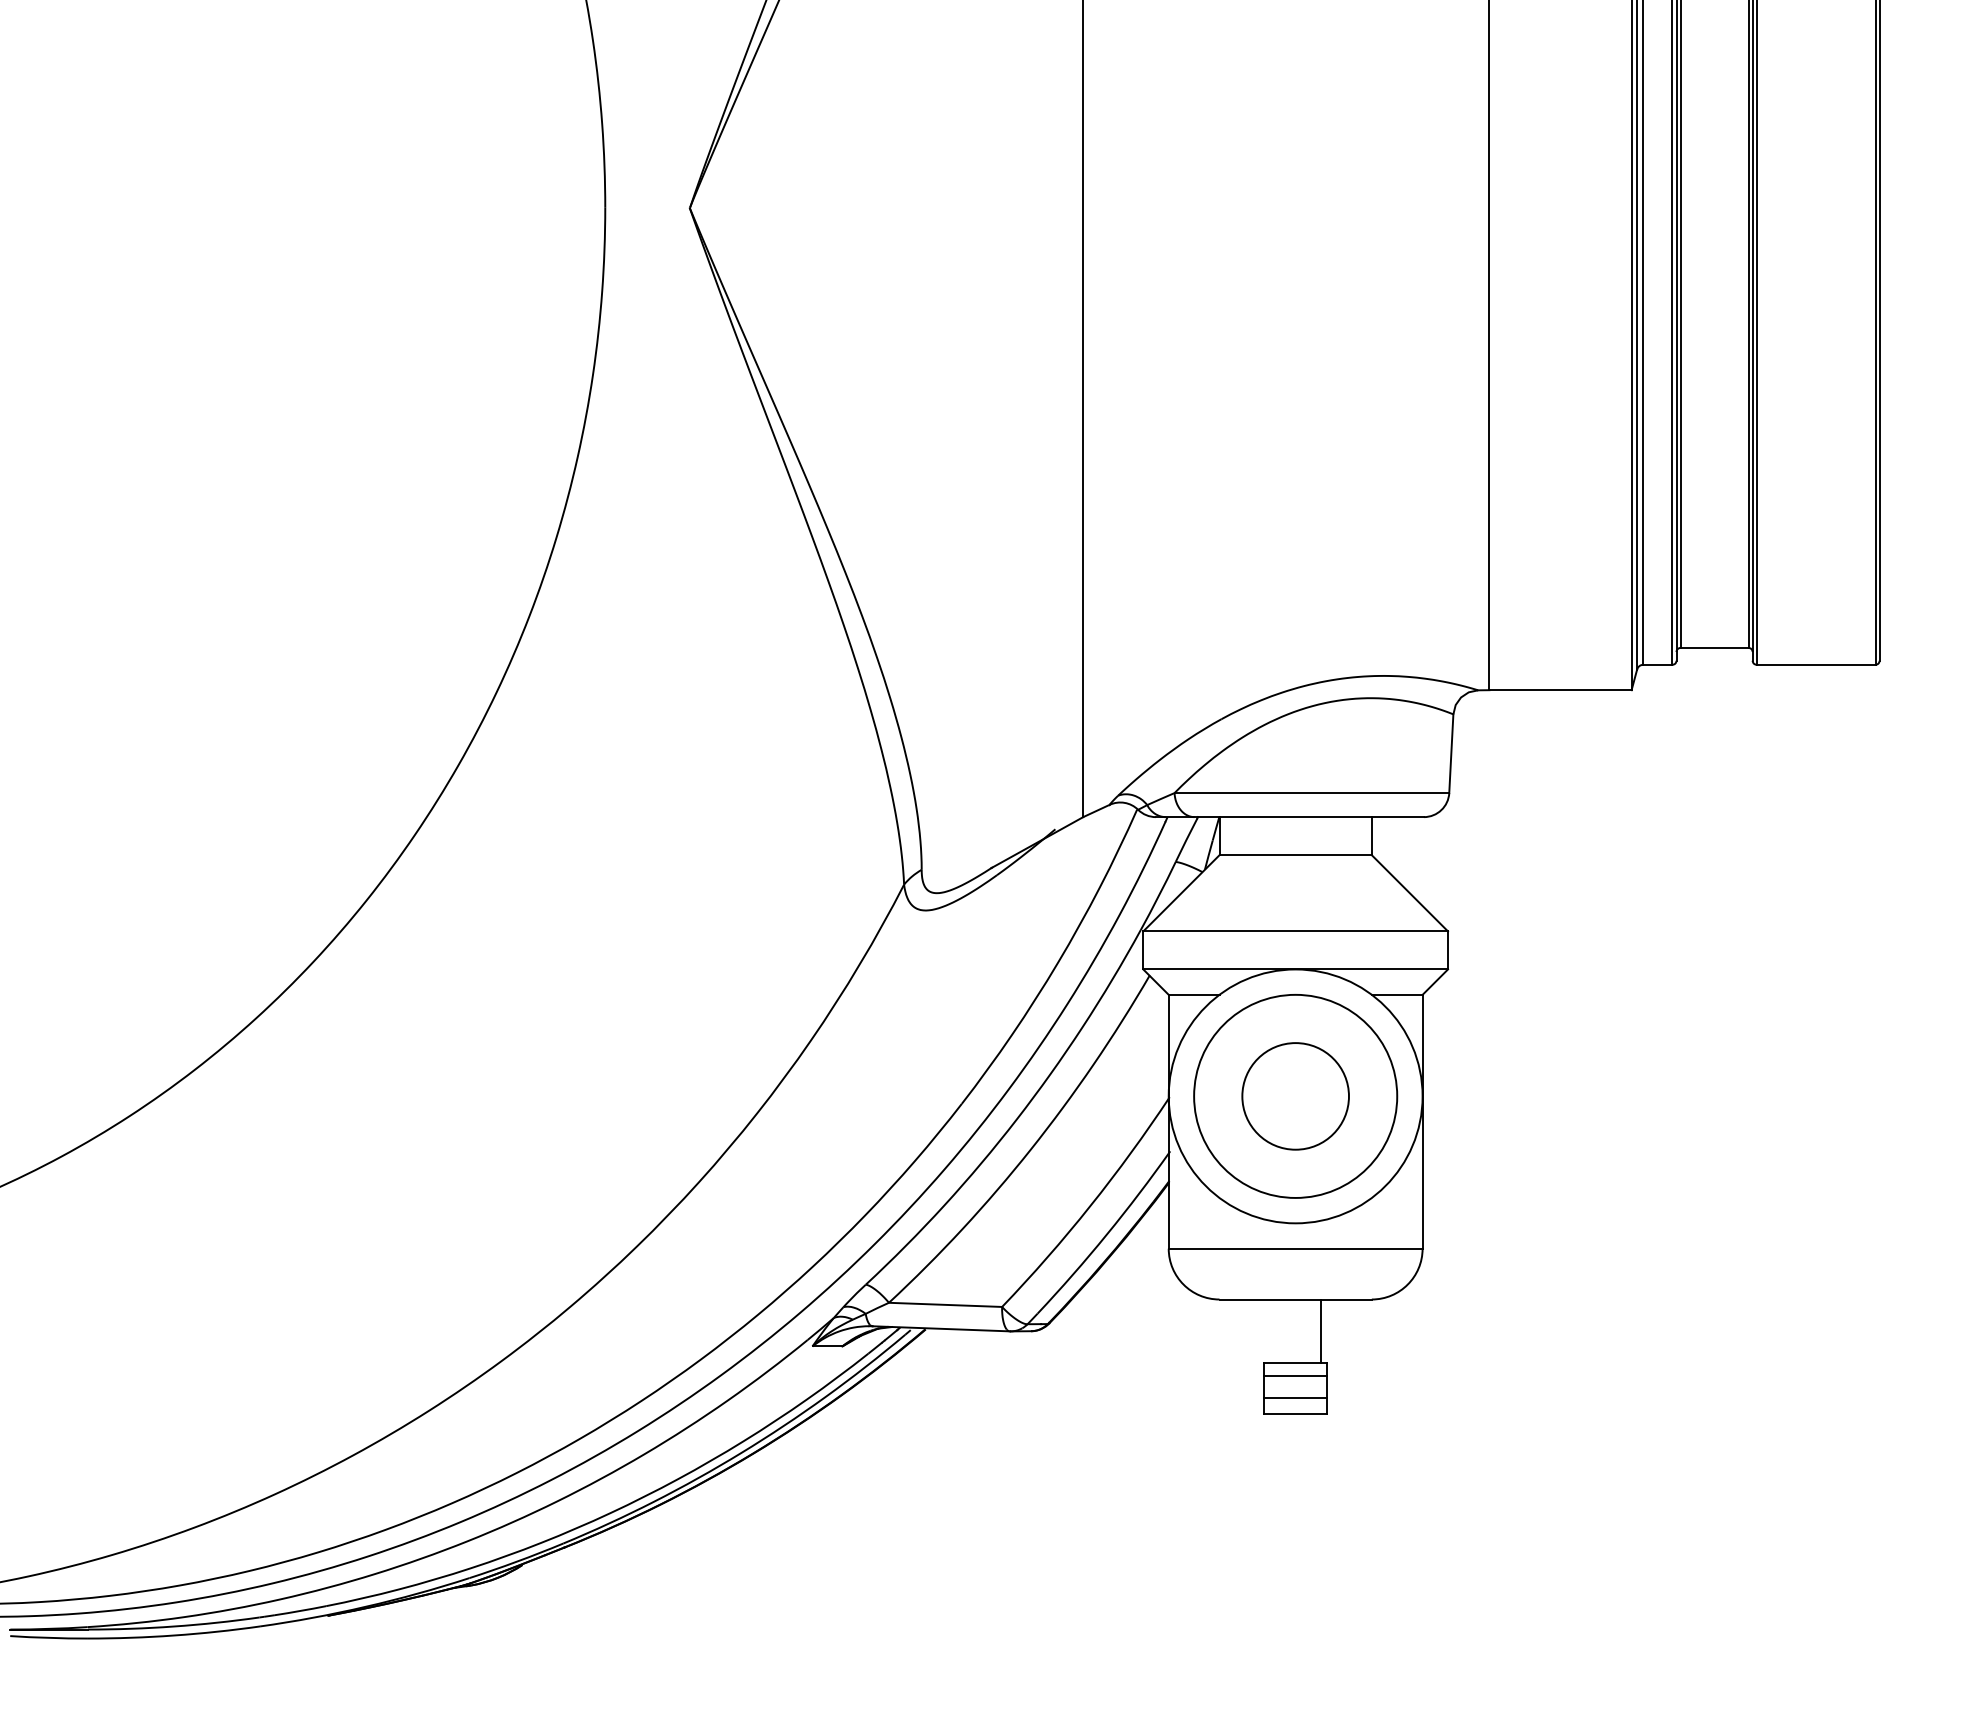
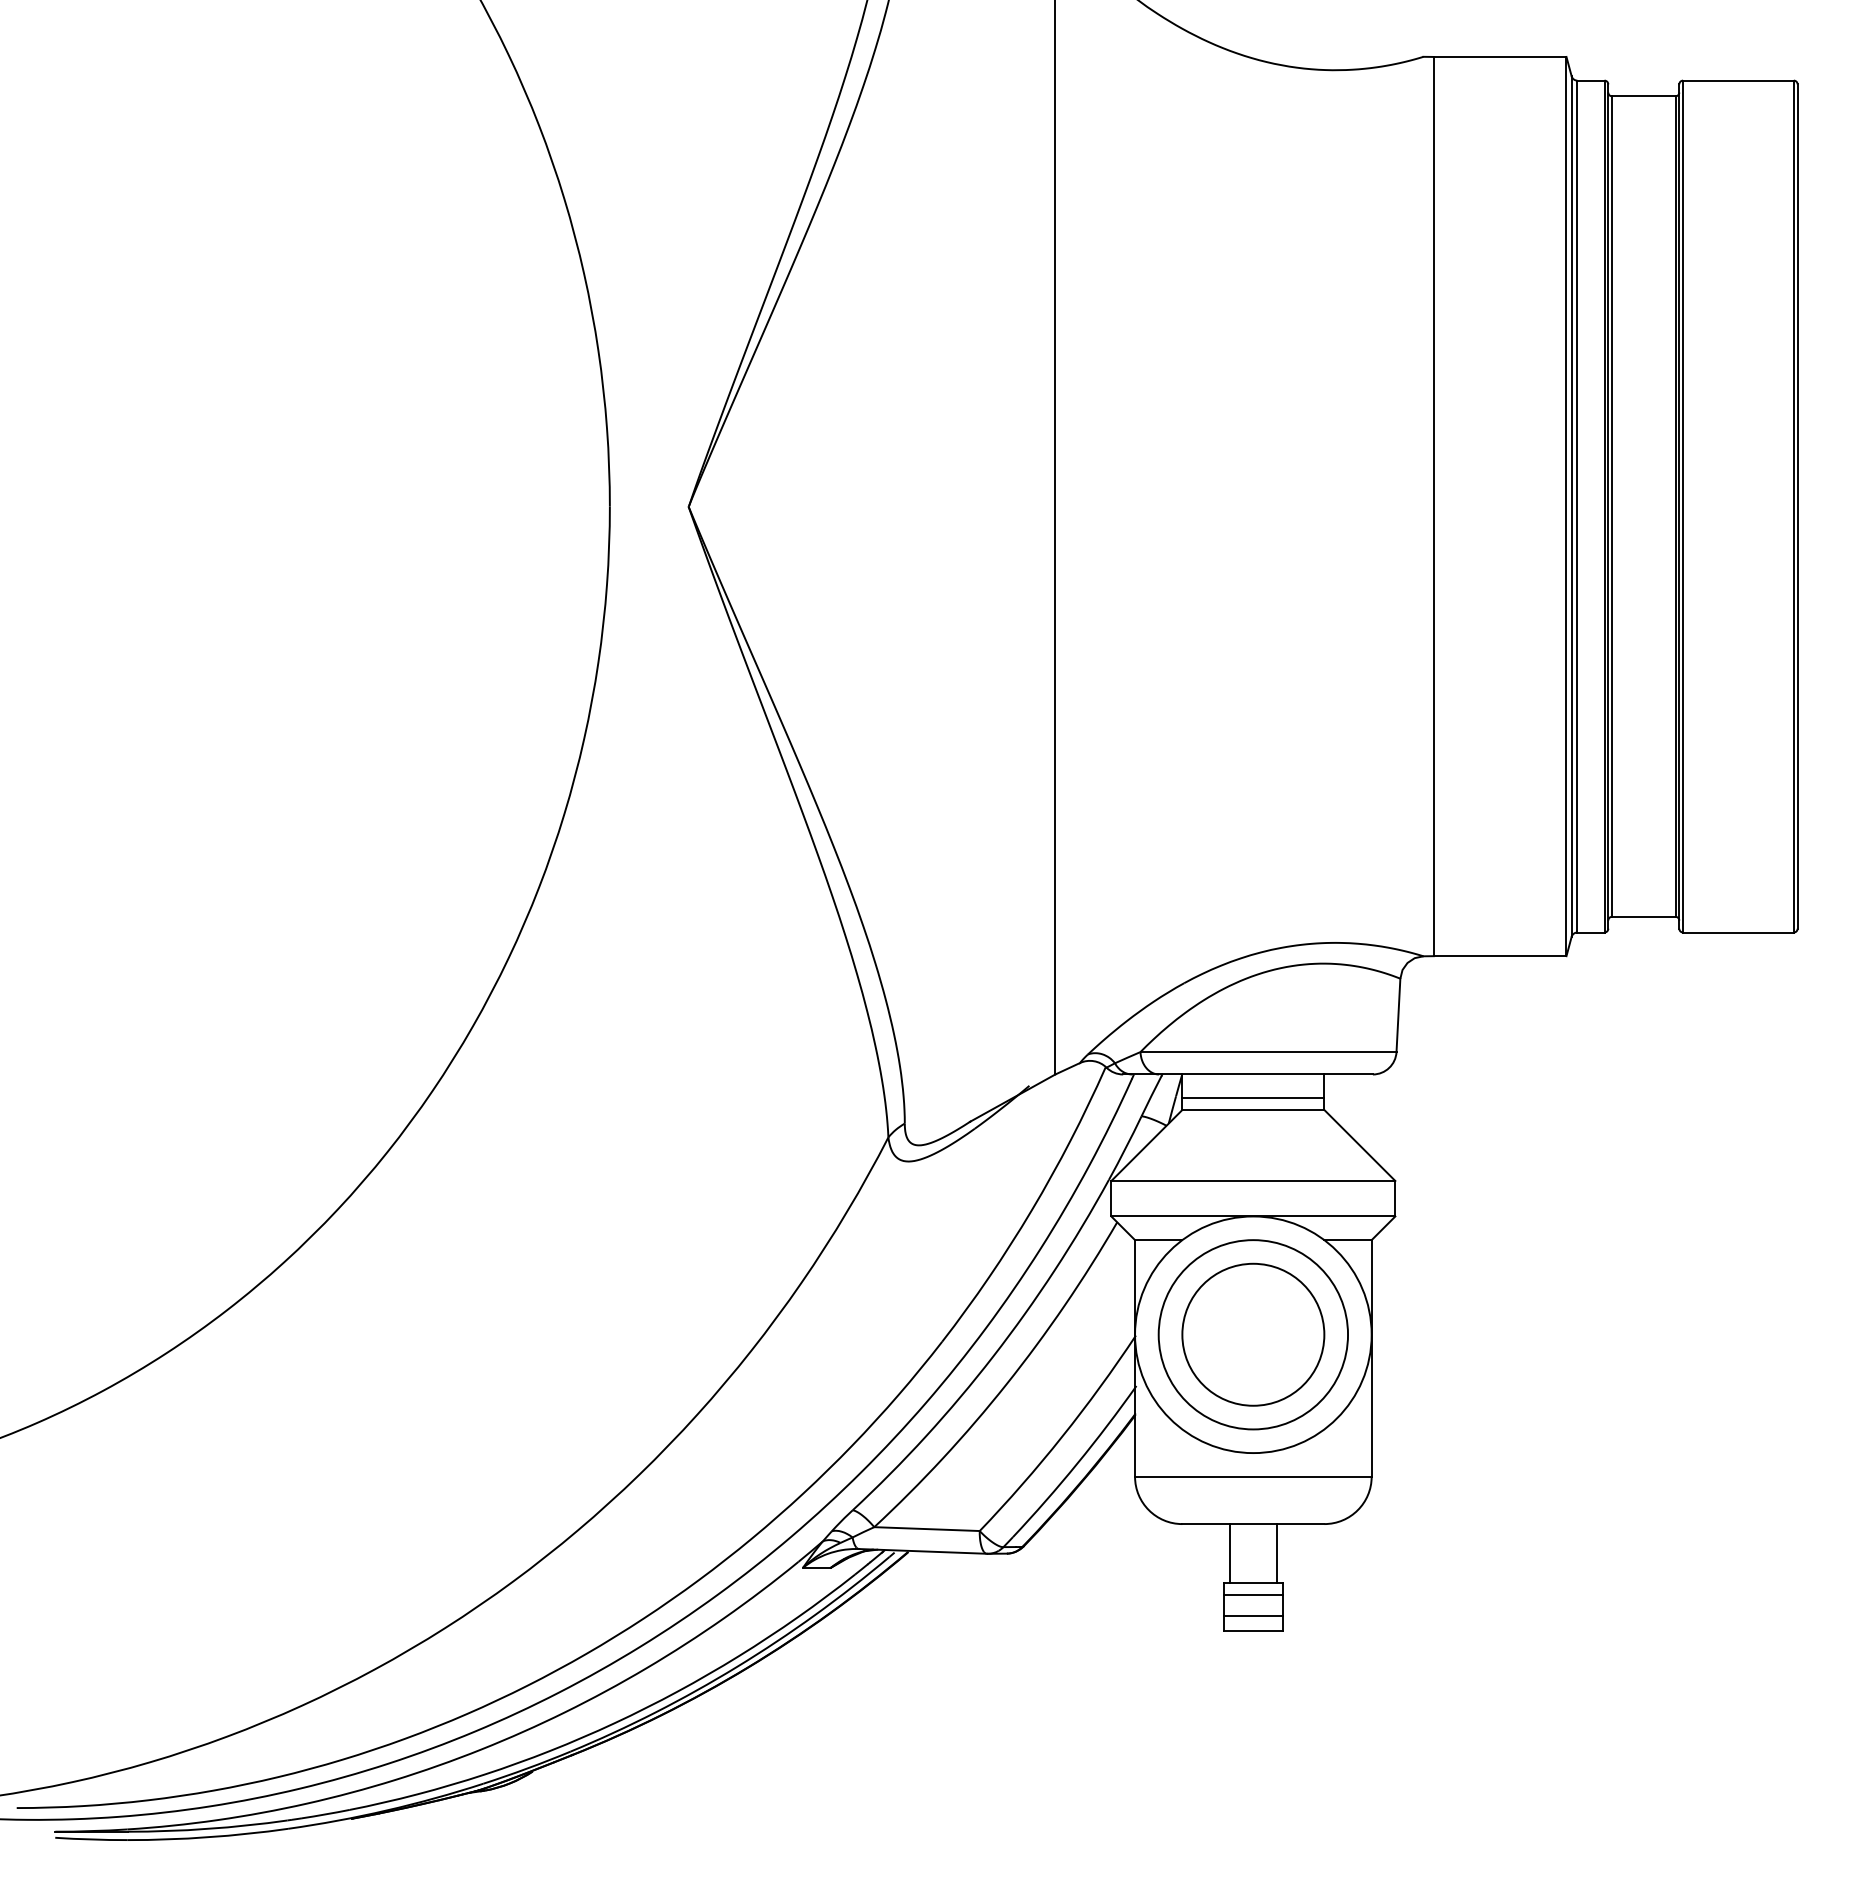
line: (1295, 842) -> (1253, 1098), added
circle: (1295, 1096) -> (1253, 1334), size x1.43
line: (1270, 1331) -> (1229, 1553), added

